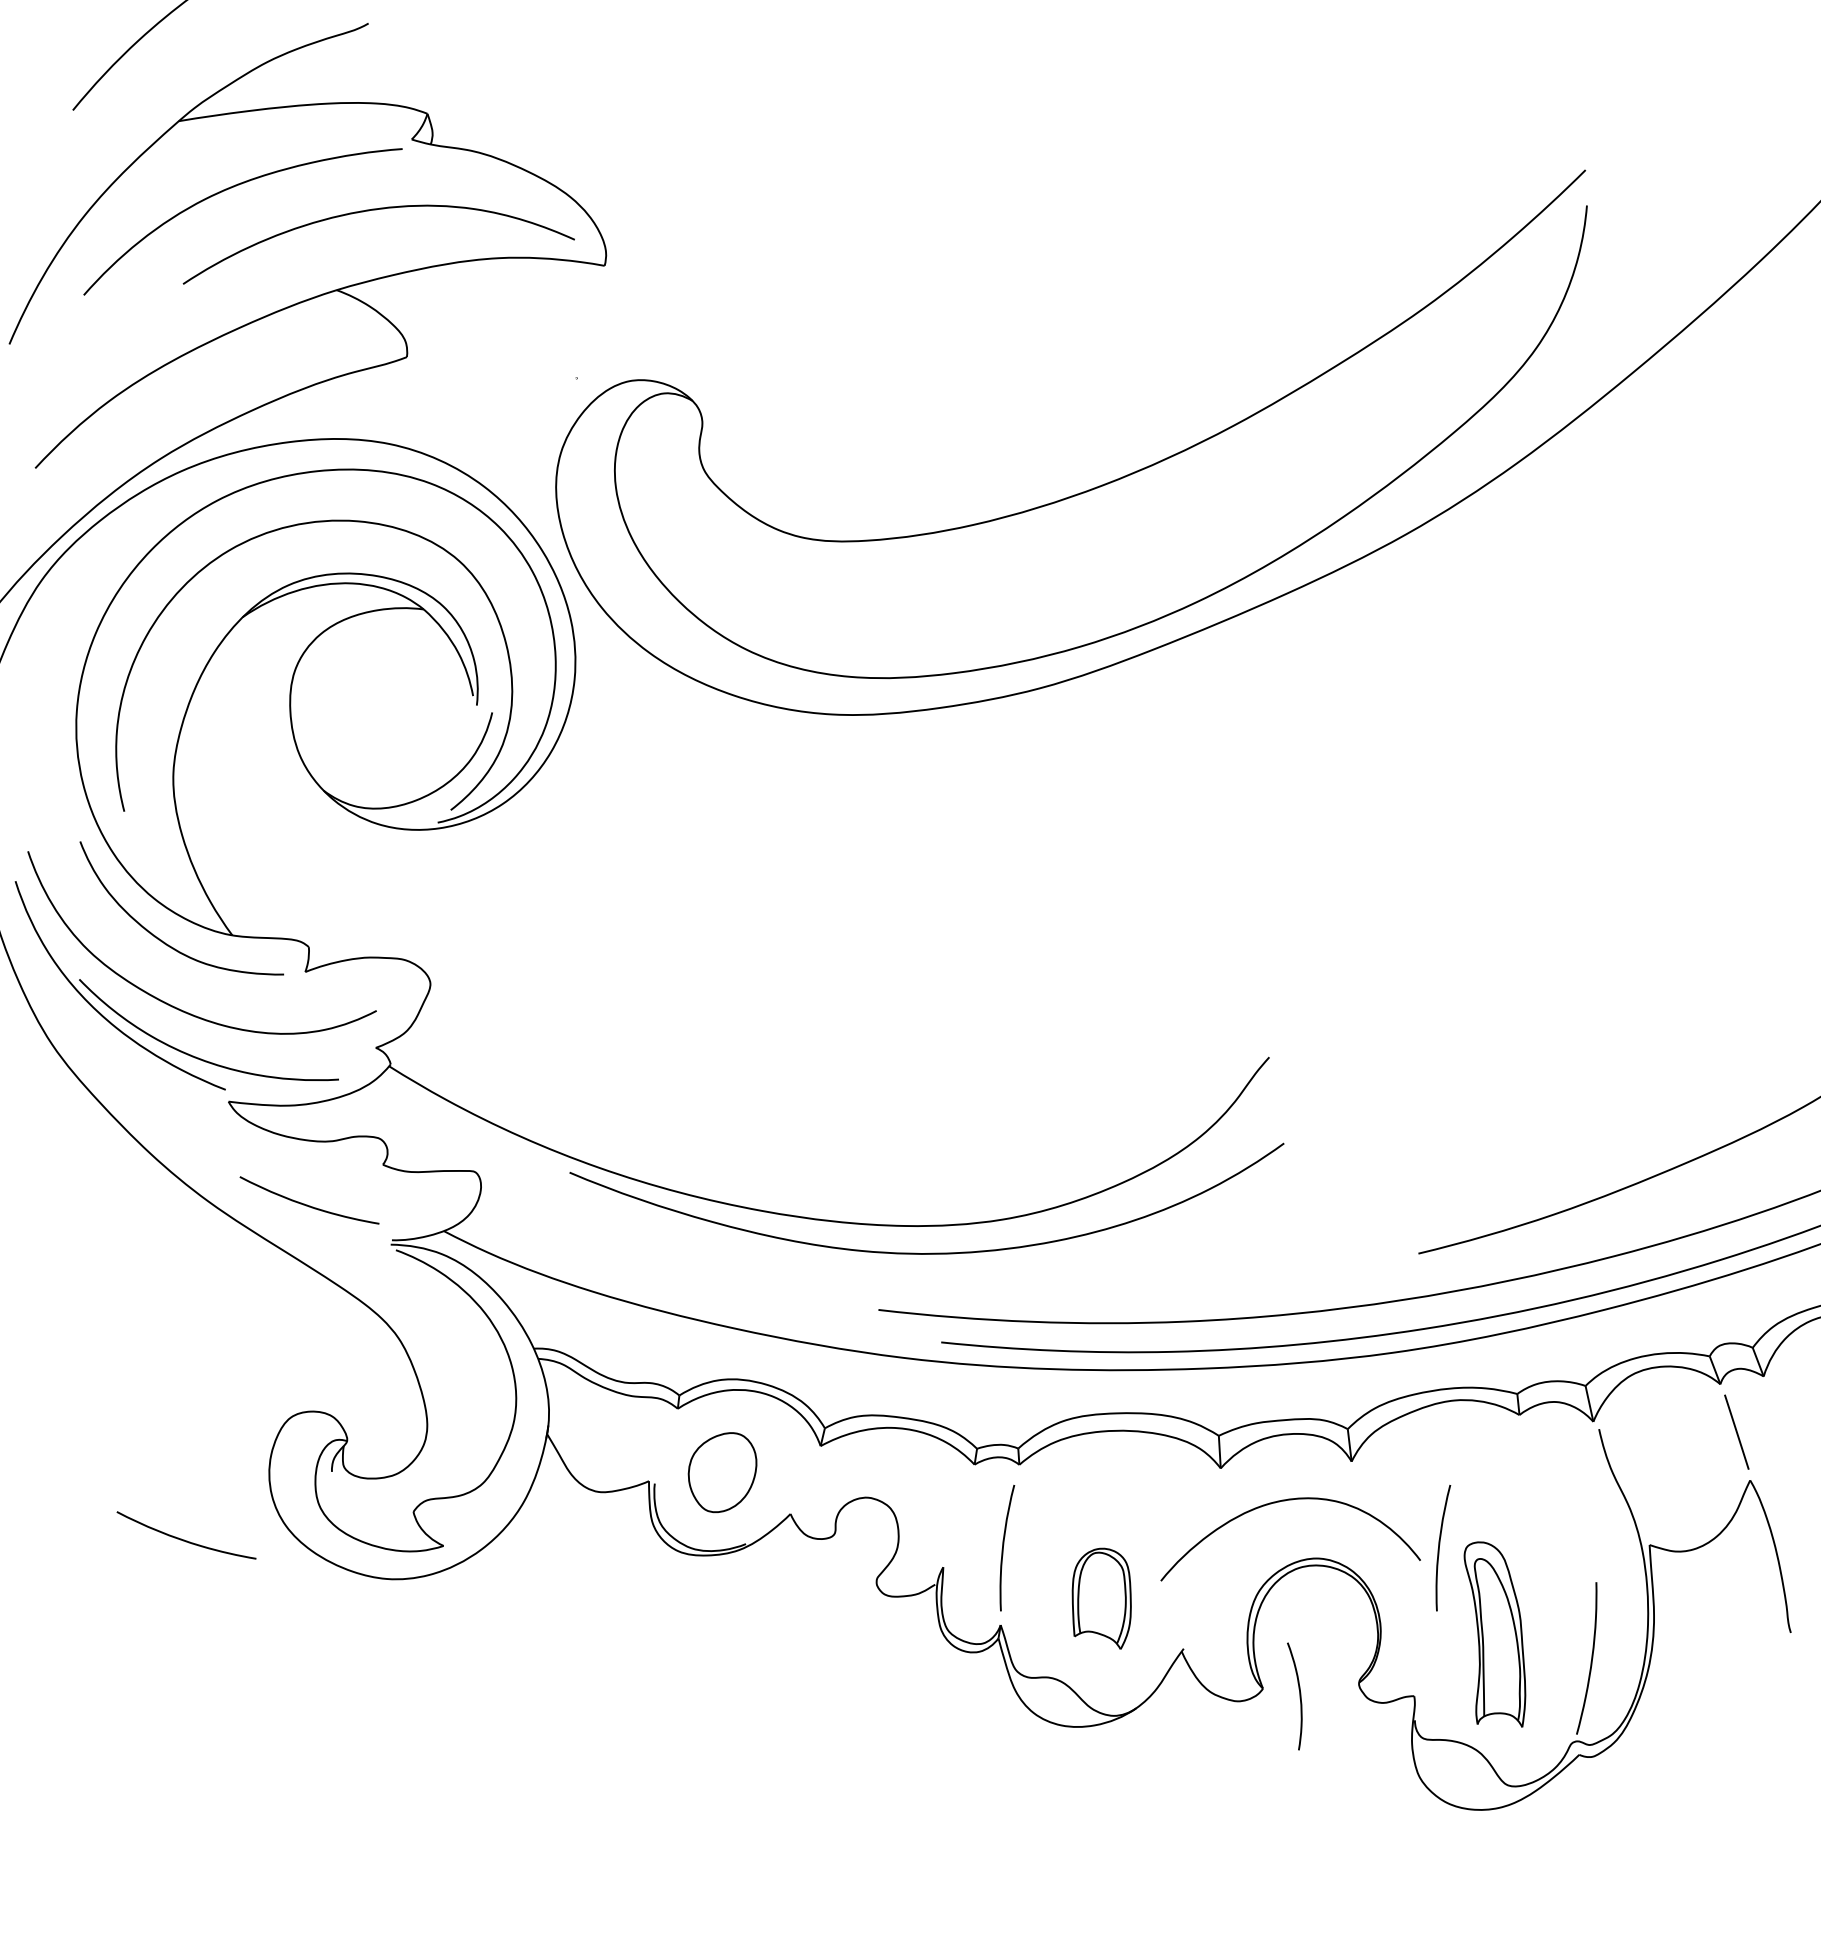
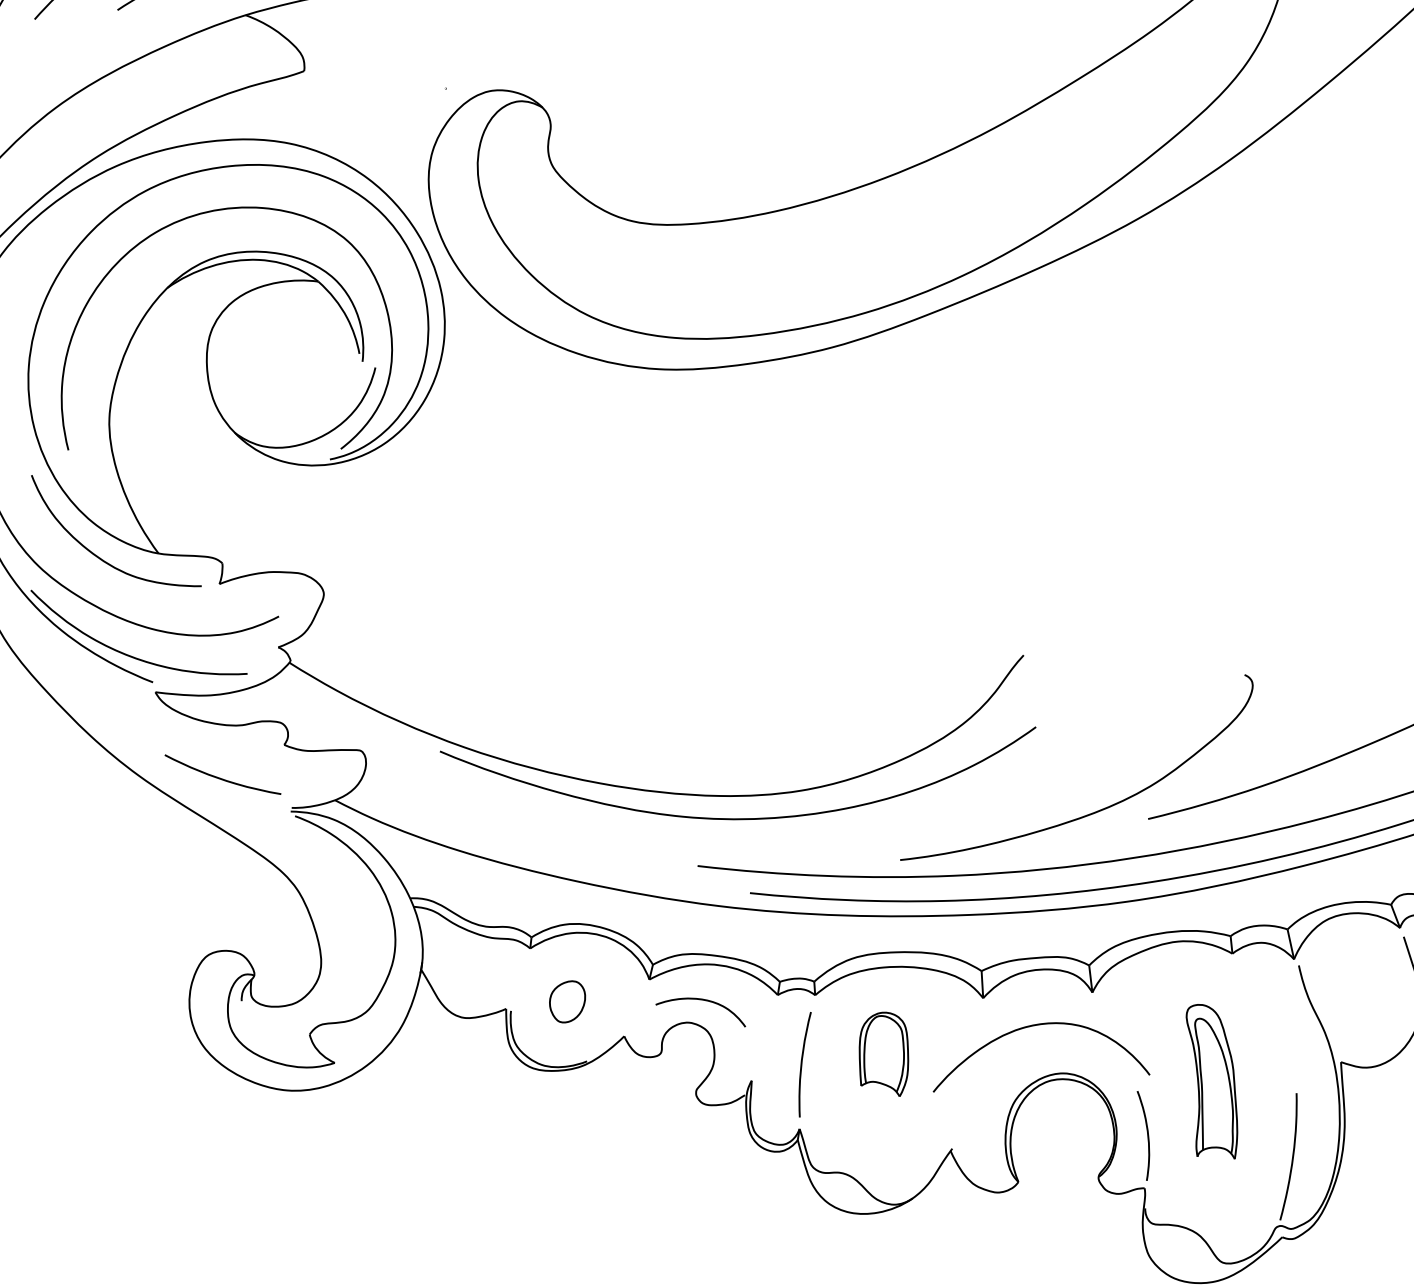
curve: (1352, 1245) -> (1093, 812), added
curve: (885, 1471) -> (703, 1000), added
part: (722, 1472) -> (567, 1001), size x0.62
curve: (184, 1539) -> (118, 1057), removed
curve: (1439, 1547) -> (1165, 1064), removed
part: (1101, 1598) -> (883, 1054), moved
part: (1494, 1634) -> (1211, 1081), moved
curve: (1299, 1696) -> (1147, 1135), moved

